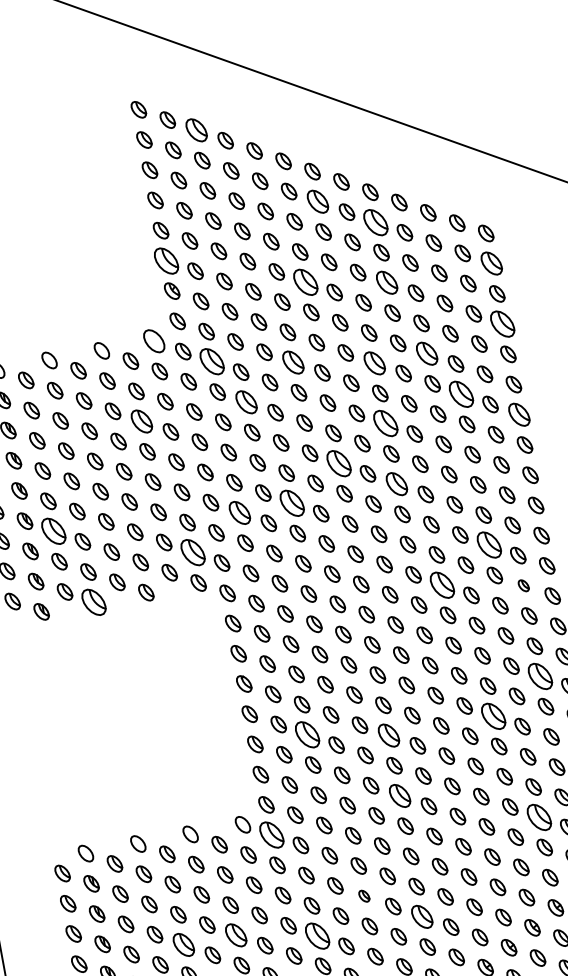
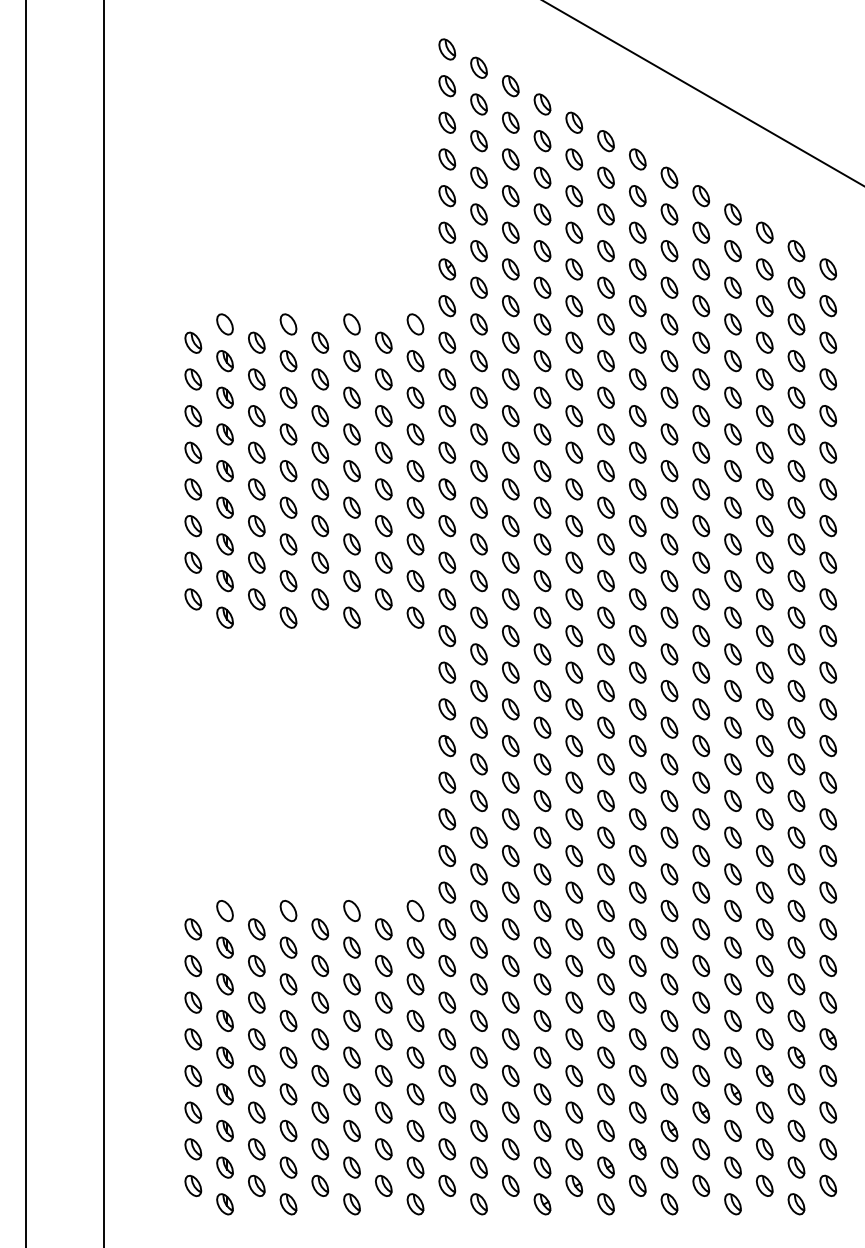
part: (196, 130) -> (510, 86), size x0.71
part: (317, 202) -> (637, 196), size x0.71
part: (376, 222) -> (701, 232), size x0.62
part: (166, 260) -> (447, 232), size x0.62
part: (491, 264) -> (827, 306), size x0.71
part: (305, 282) -> (605, 287), size x0.62
part: (386, 283) -> (700, 306), size x0.71
part: (503, 324) -> (828, 379), size x0.62
part: (154, 341) -> (415, 324), size x0.71
part: (426, 353) -> (732, 397), size x0.71
part: (211, 362) -> (478, 361), size x0.62
part: (293, 362) -> (574, 379), size x0.71
part: (374, 363) -> (669, 397), size x0.71
part: (461, 394) -> (764, 452), size x0.62
part: (246, 402) -> (510, 416), size x0.71
part: (519, 414) -> (828, 489), size x0.71
part: (141, 422) -> (383, 416), size x0.71
part: (385, 424) -> (669, 471), size x0.62
part: (338, 463) -> (605, 507), size x0.62
part: (396, 484) -> (669, 544), size x0.71
part: (292, 503) -> (542, 544), size x0.62
part: (239, 513) -> (478, 544), size x0.71
part: (53, 531) -> (256, 526), size x0.62
part: (489, 545) -> (764, 636), size x0.62
part: (193, 553) -> (415, 581), size x0.62
part: (442, 584) -> (701, 672), size x0.62
part: (523, 585) -> (796, 690), size x1.43
part: (93, 602) -> (288, 617), size x0.62
part: (540, 676) -> (796, 800), size x0.62
part: (493, 716) -> (732, 837), size x0.62
part: (307, 735) -> (510, 819), size x0.62
part: (388, 735) -> (605, 837), size x0.71
part: (399, 795) -> (605, 910), size x0.71
part: (538, 816) -> (764, 965), size x0.62
part: (272, 835) -> (447, 929), size x0.62
part: (364, 895) -> (542, 1020), size x1.43
part: (421, 916) -> (605, 1057), size x0.71
part: (236, 935) -> (383, 1039), size x0.71
part: (317, 936) -> (478, 1057), size x0.62
part: (184, 945) -> (320, 1039), size x0.71

